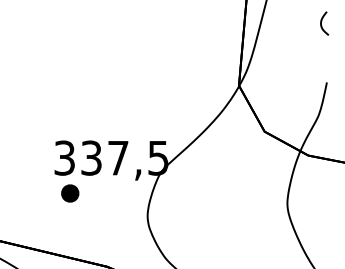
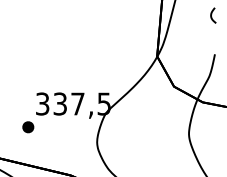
part: (70, 193) -> (28, 127), moved

